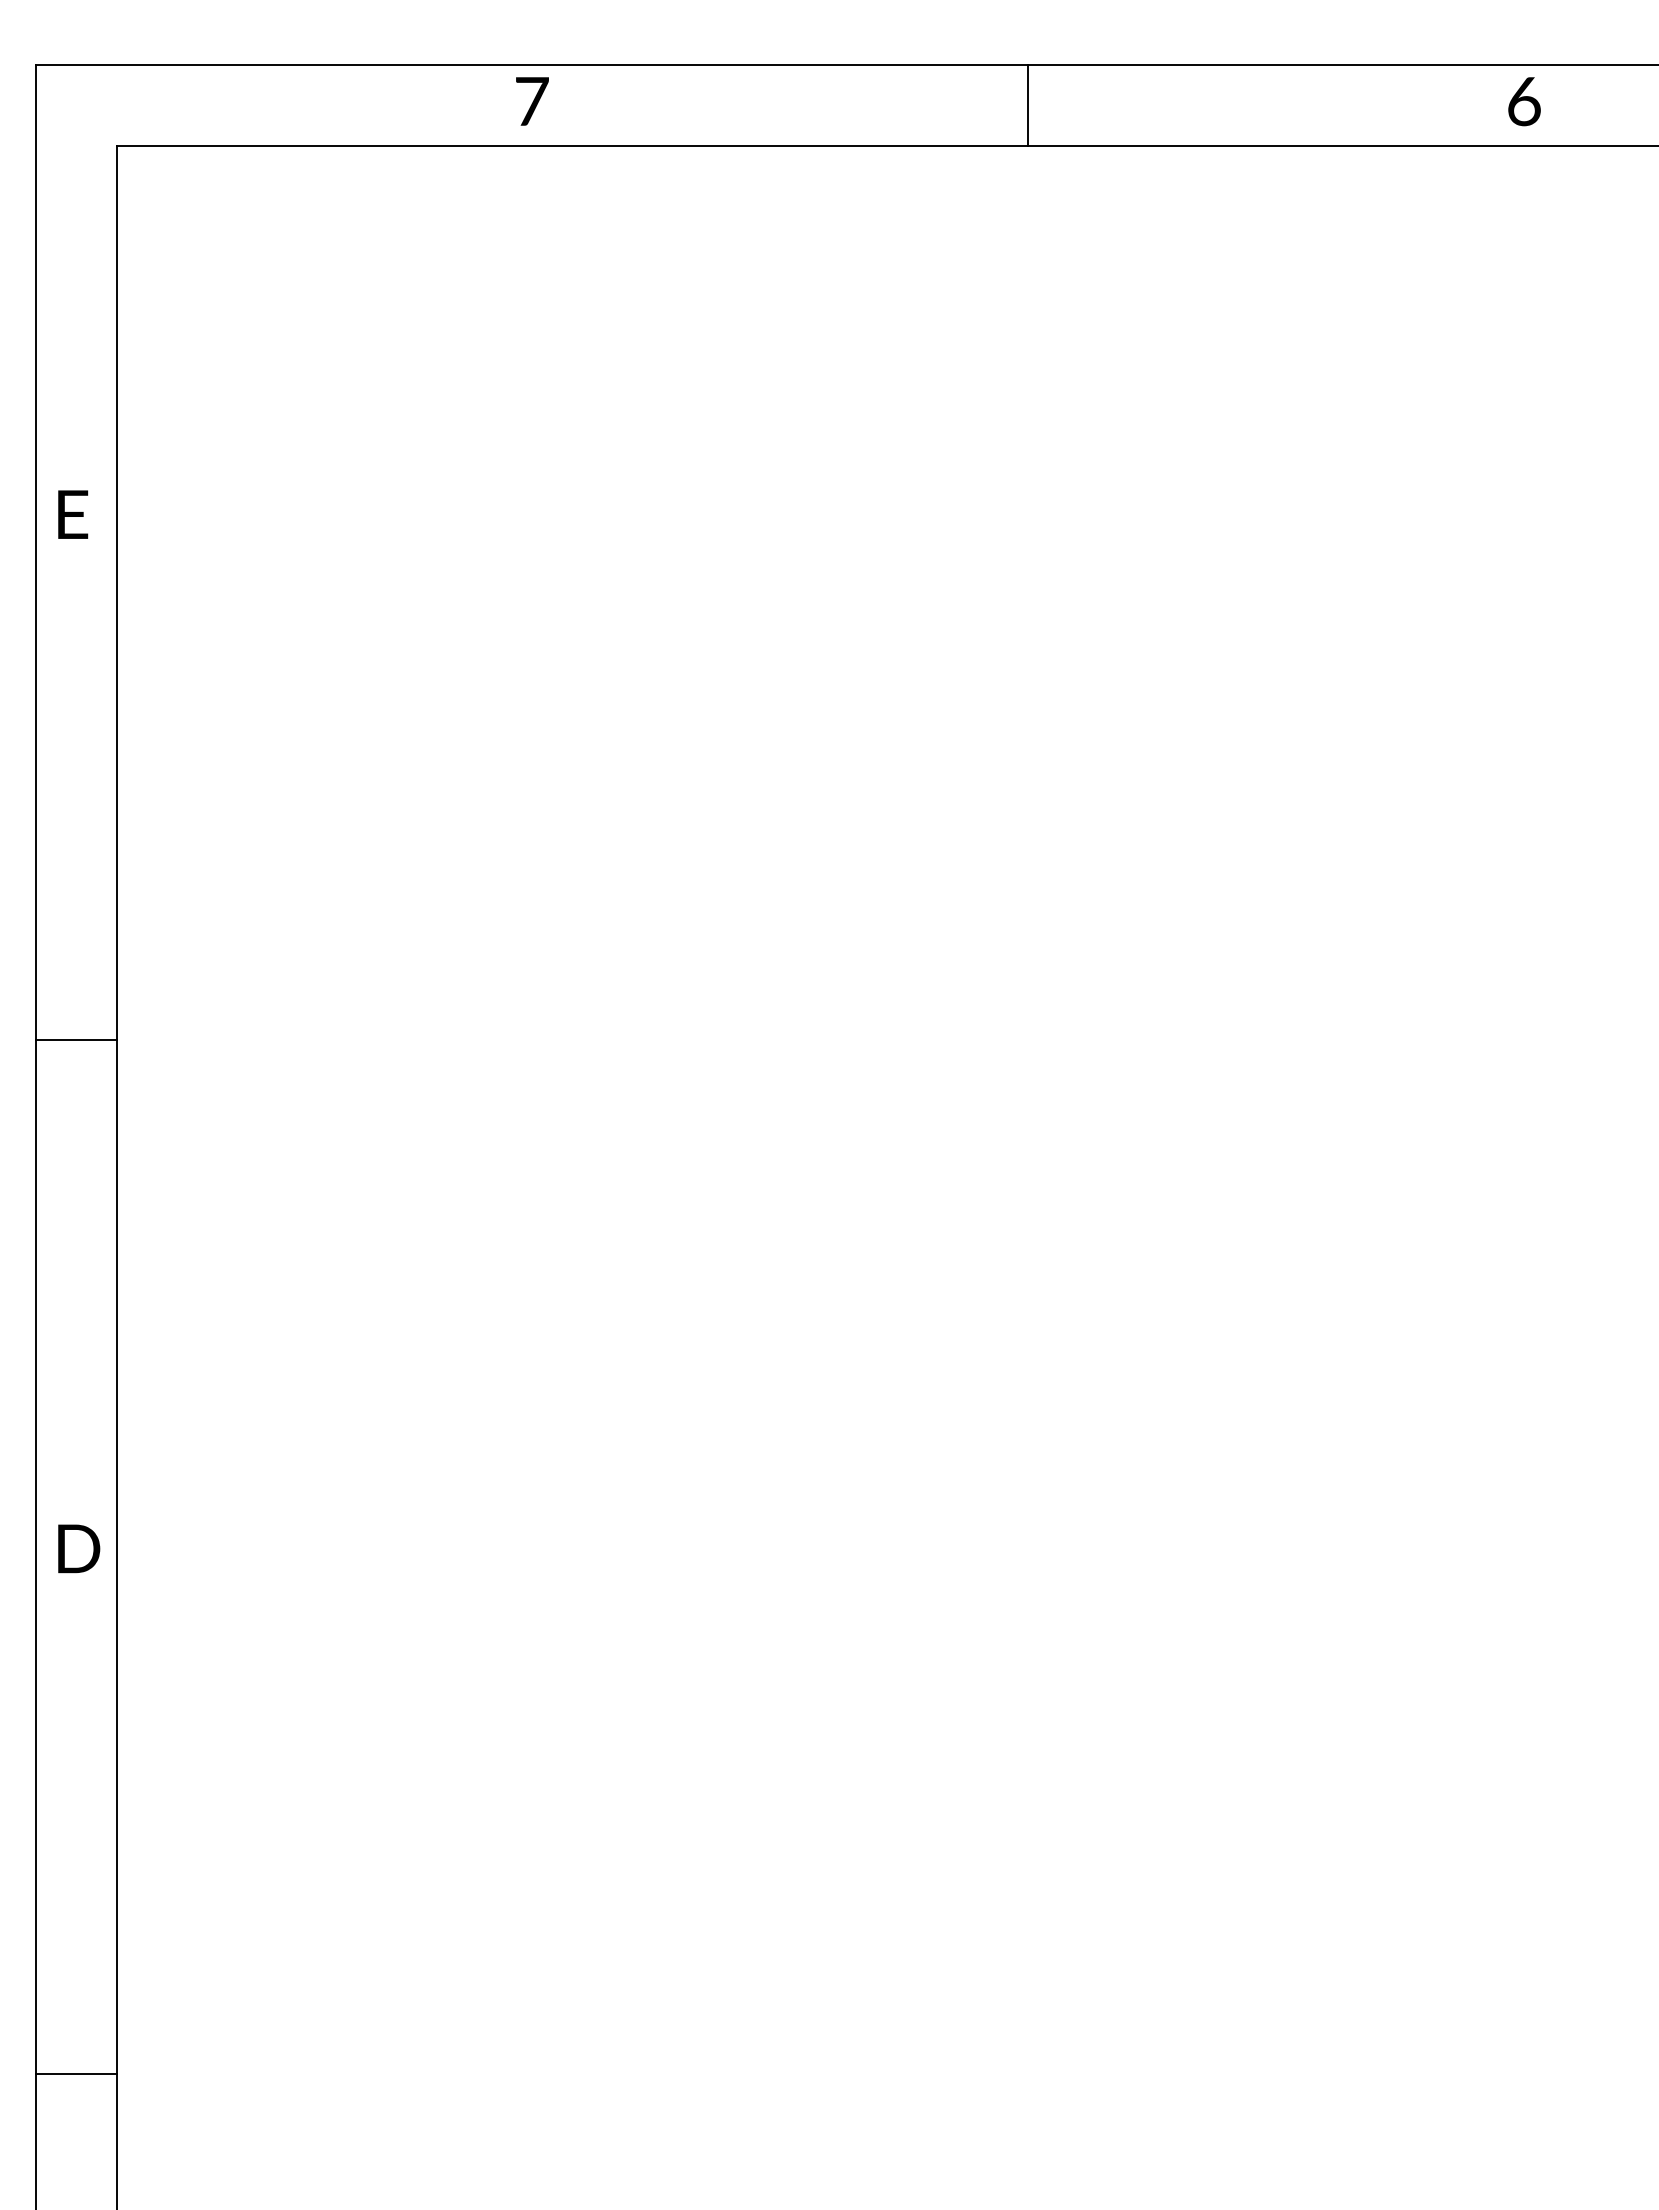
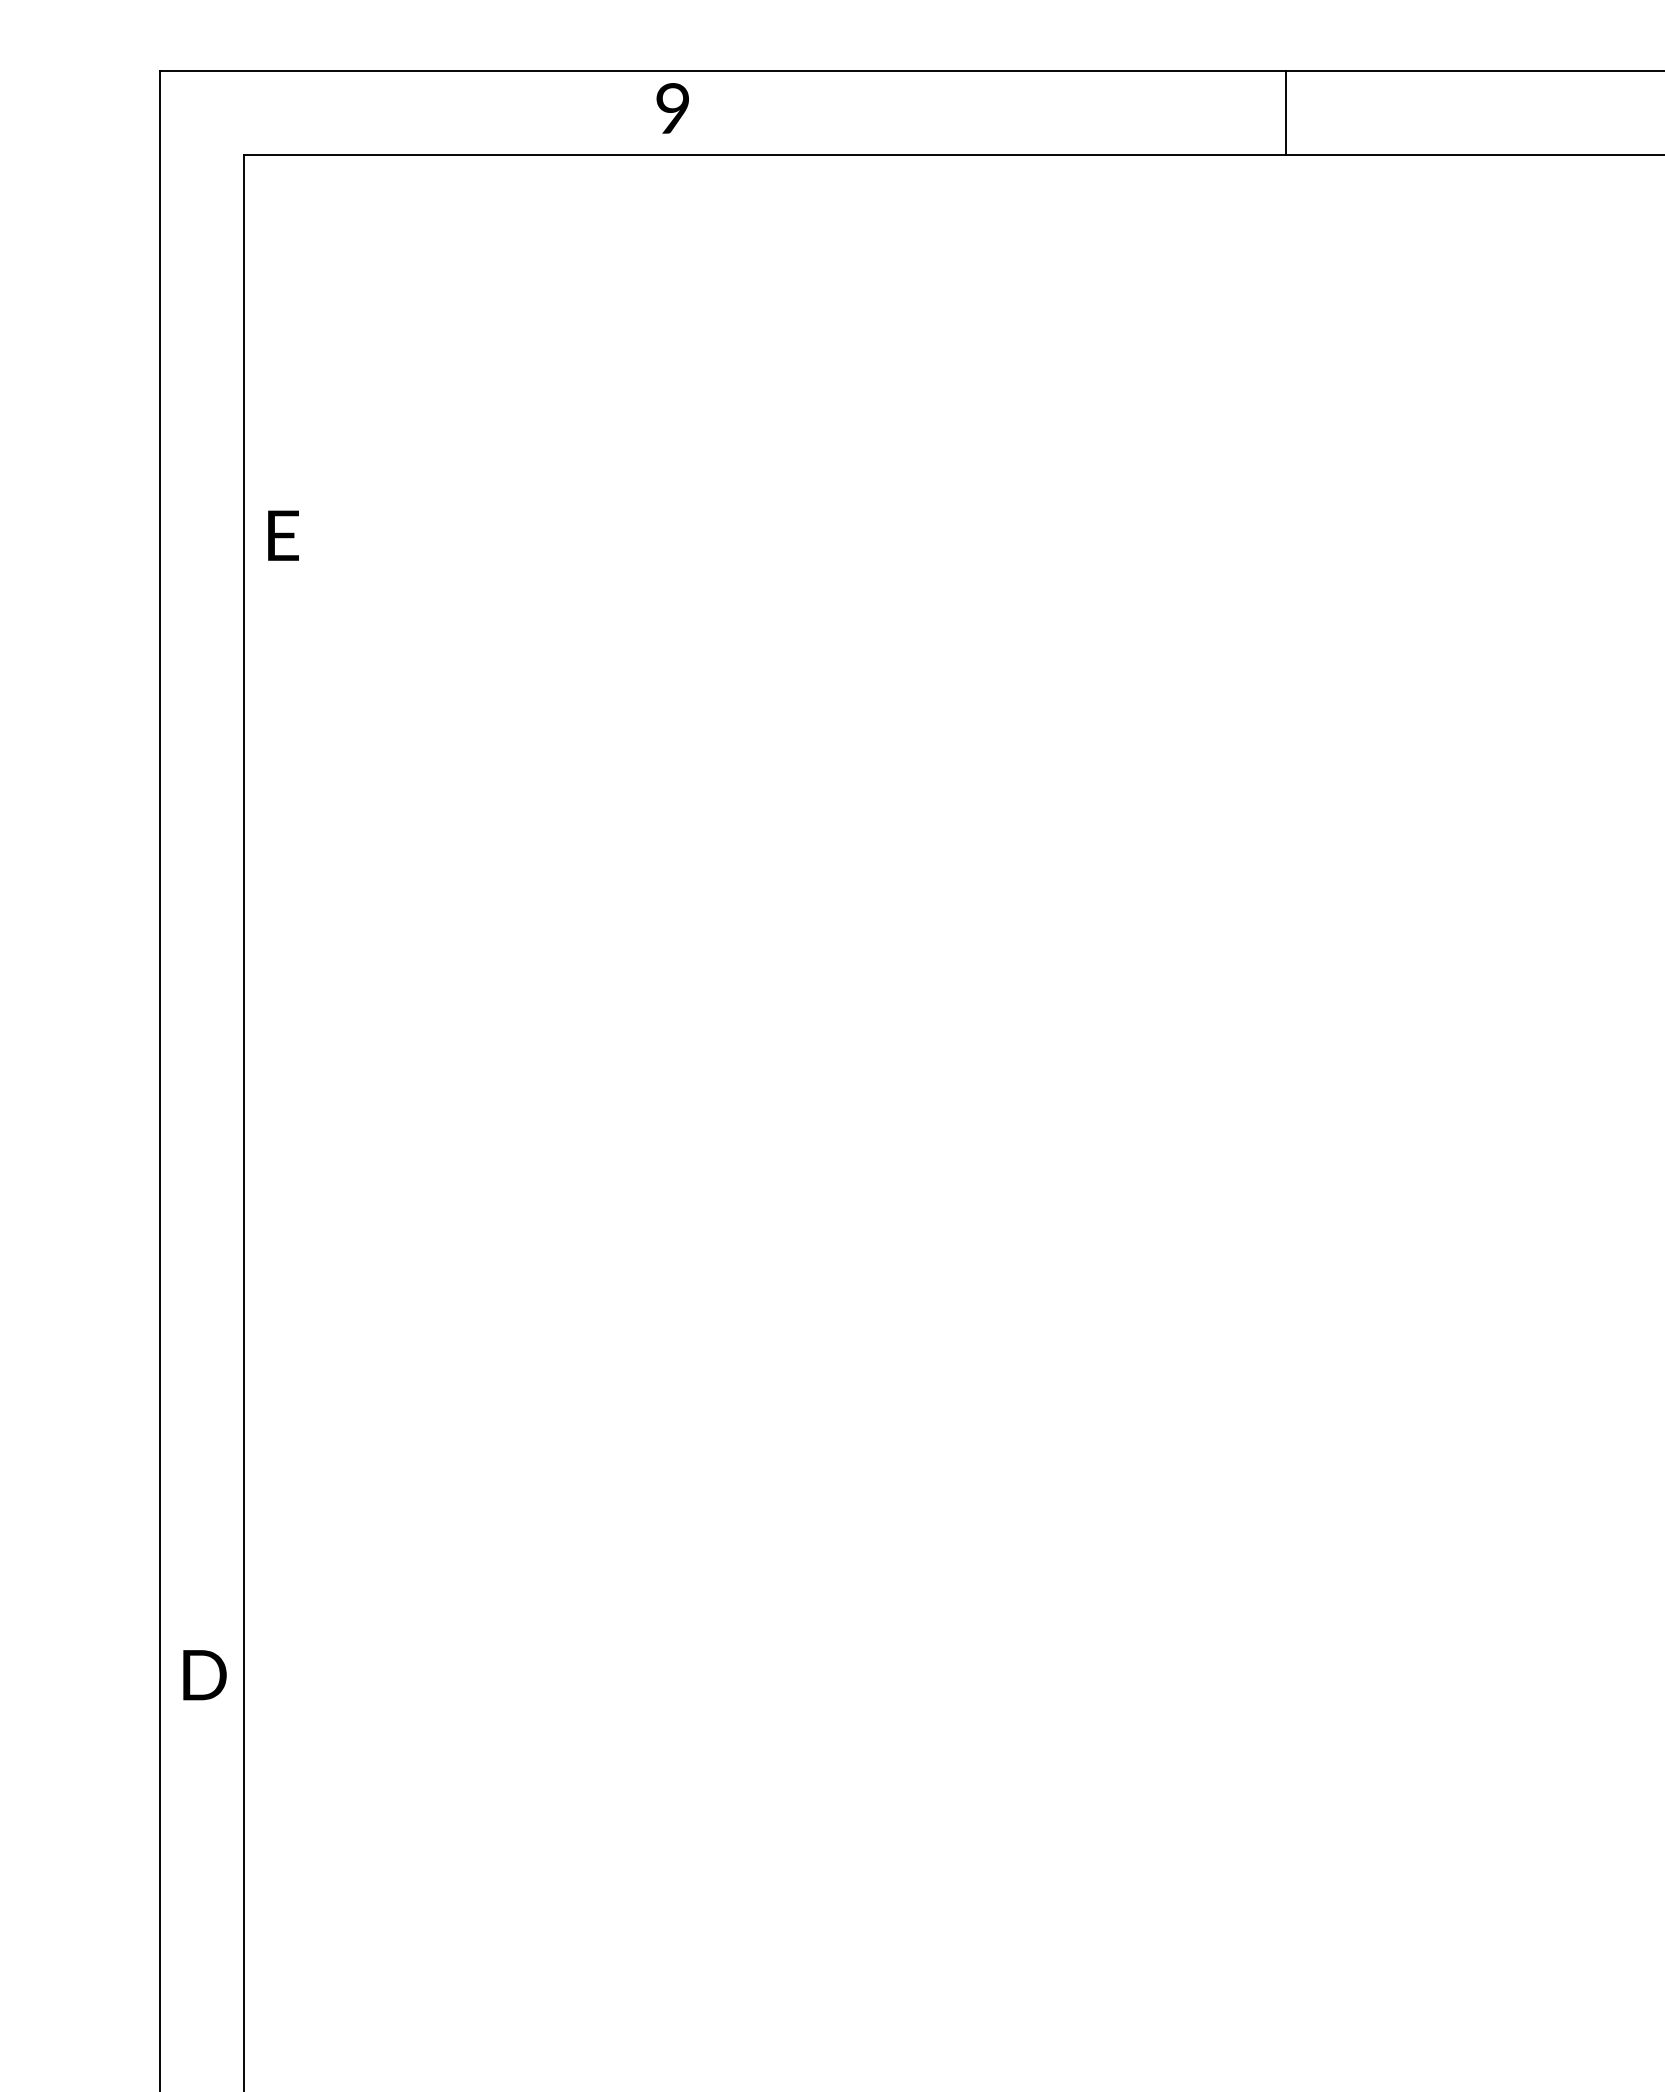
text: (532, 100) -> (673, 107), 7 -> 9
line: (1028, 105) -> (1286, 112), moved
text: (73, 514) -> (283, 535), moved
line: (75, 1039) -> (201, 1078), removed
text: (79, 1548) -> (205, 1674), moved

